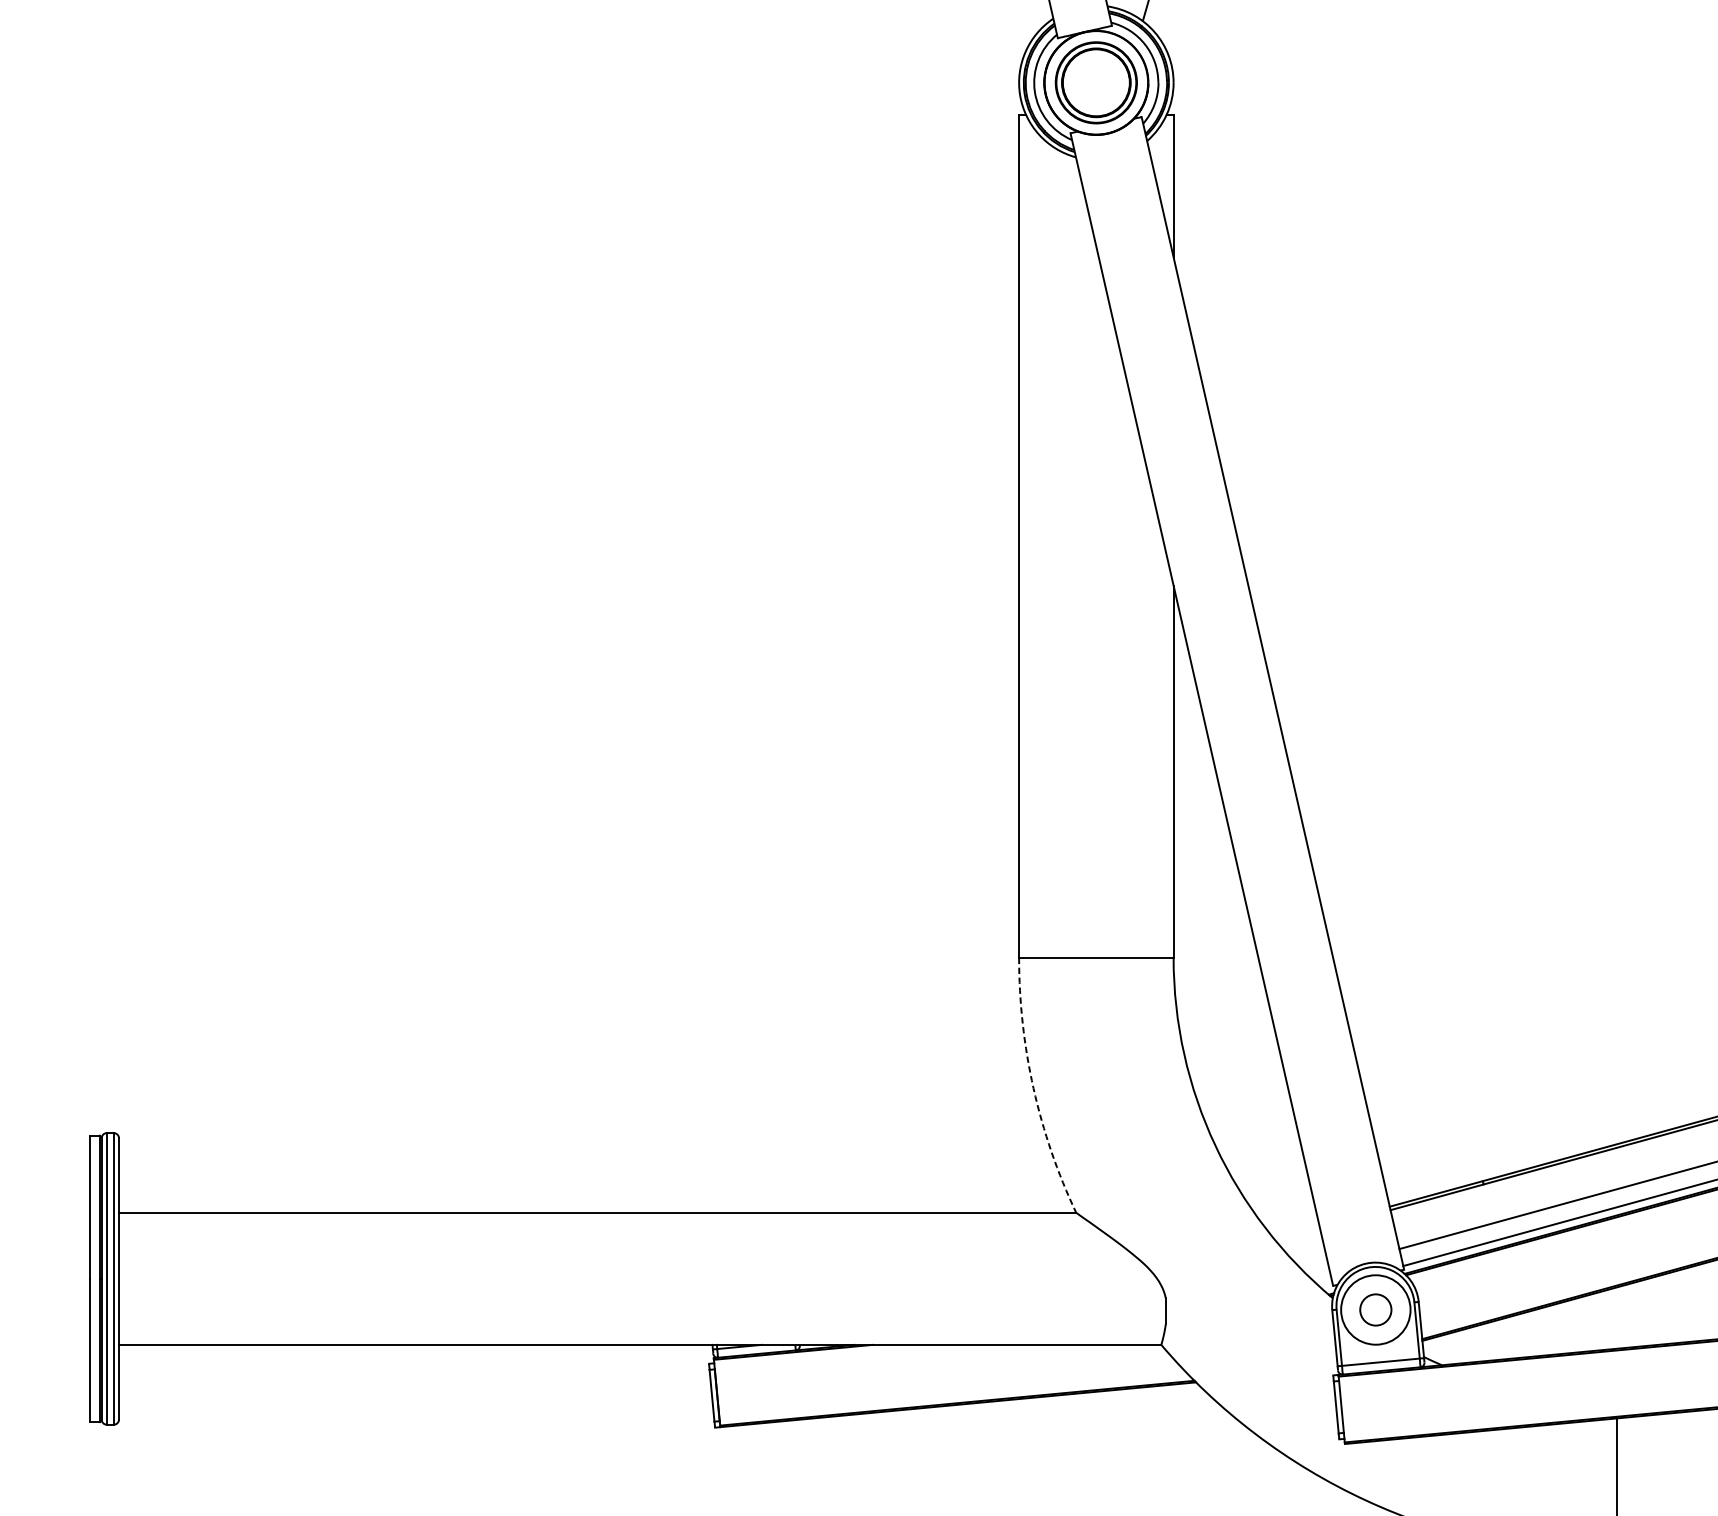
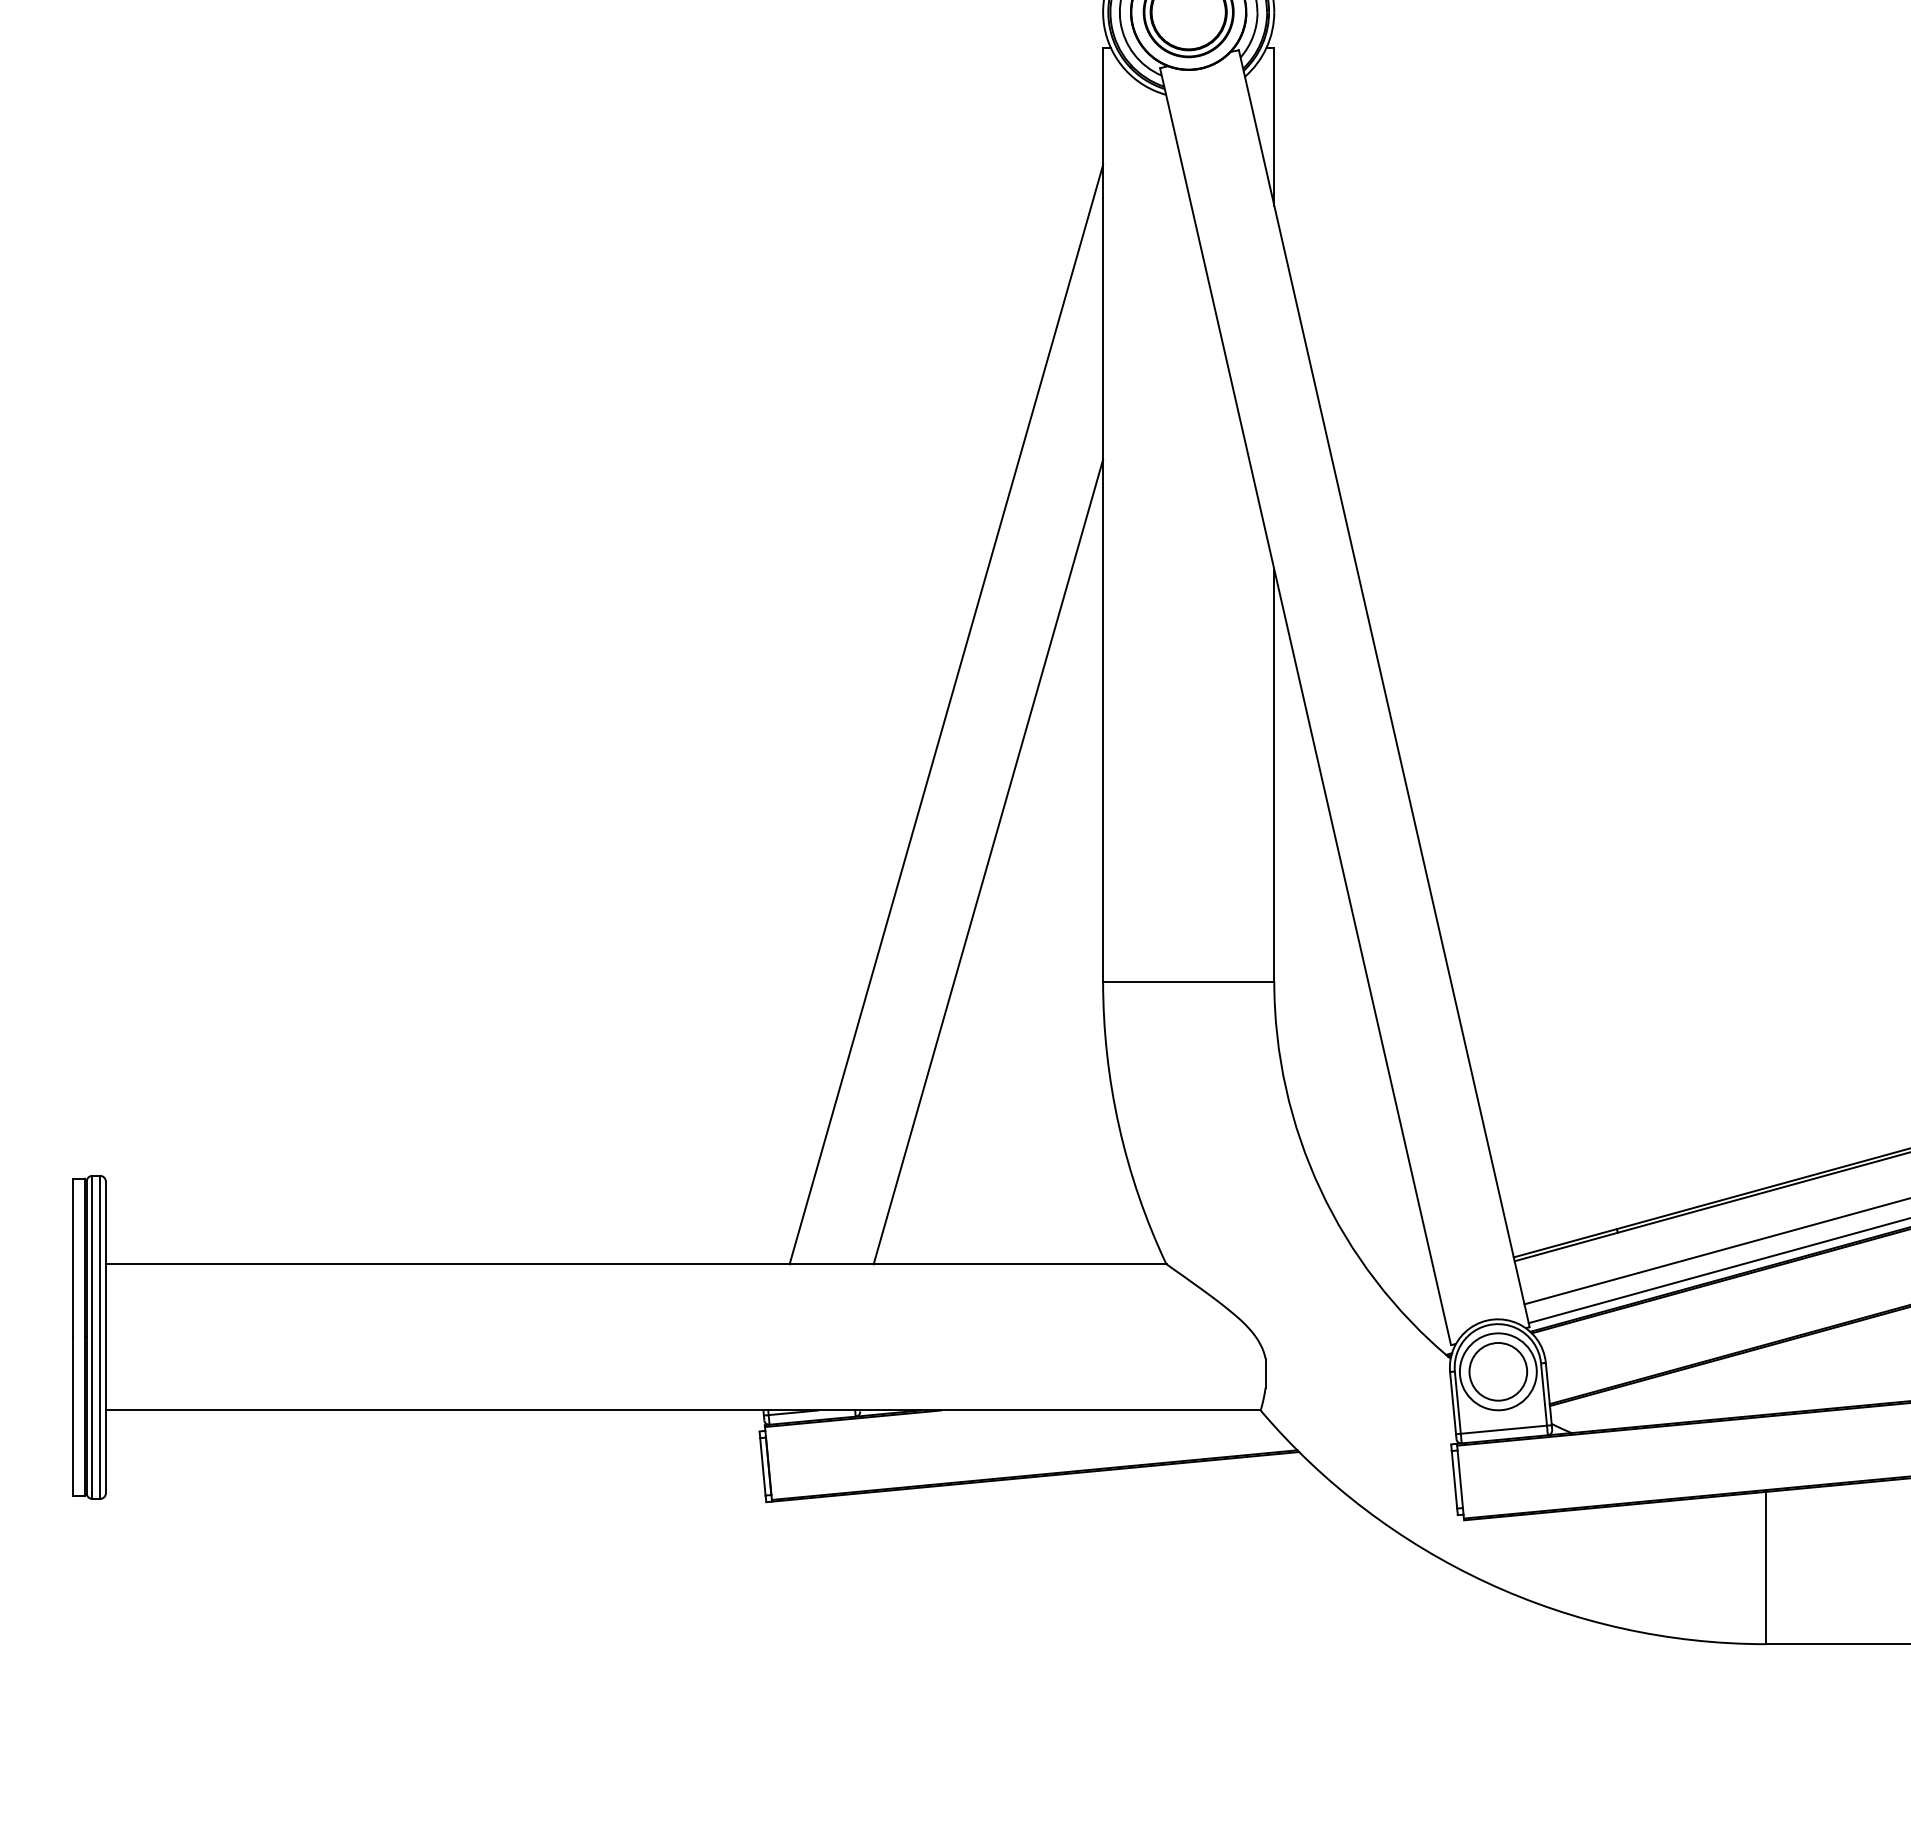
line: (877, 716) -> (946, 714), added
line: (915, 849) -> (988, 861), added
arc: (1033, 1088) -> (1119, 1126), dashed -> solid
circle: (1375, 1309) -> (1498, 1371), size x1.67

